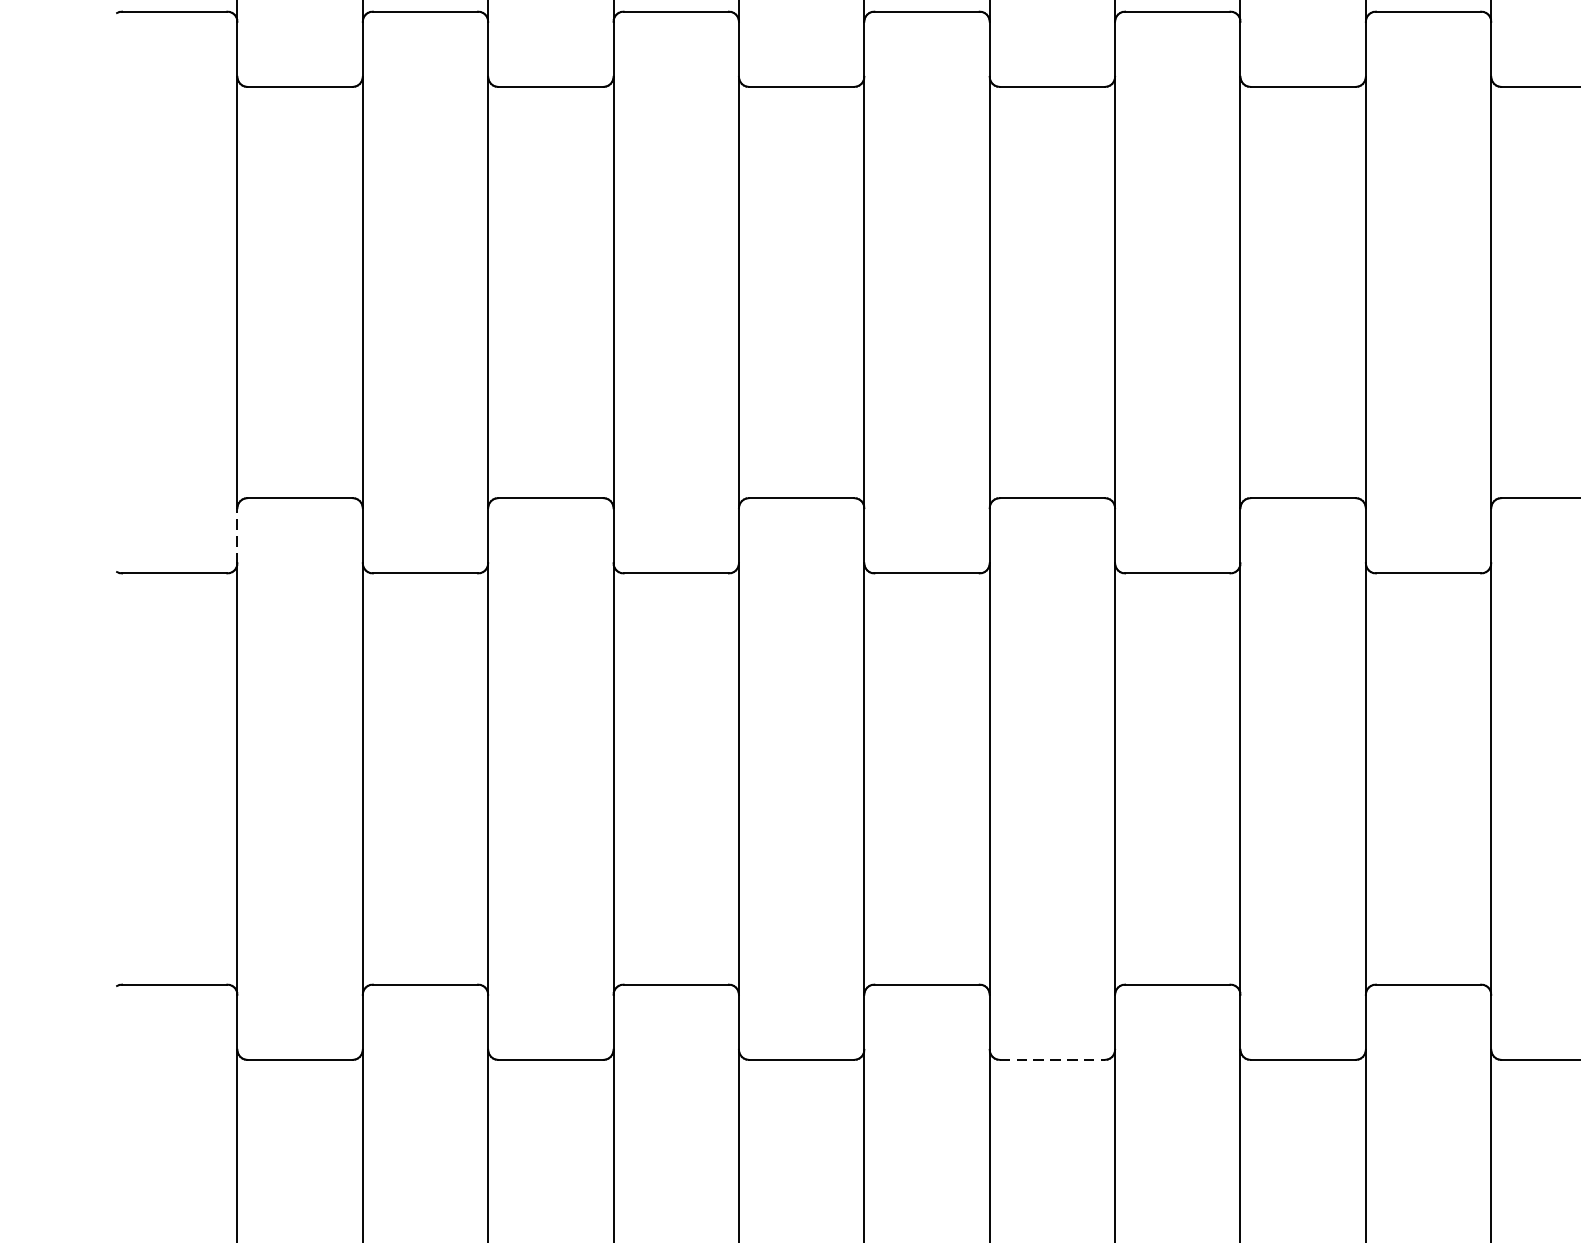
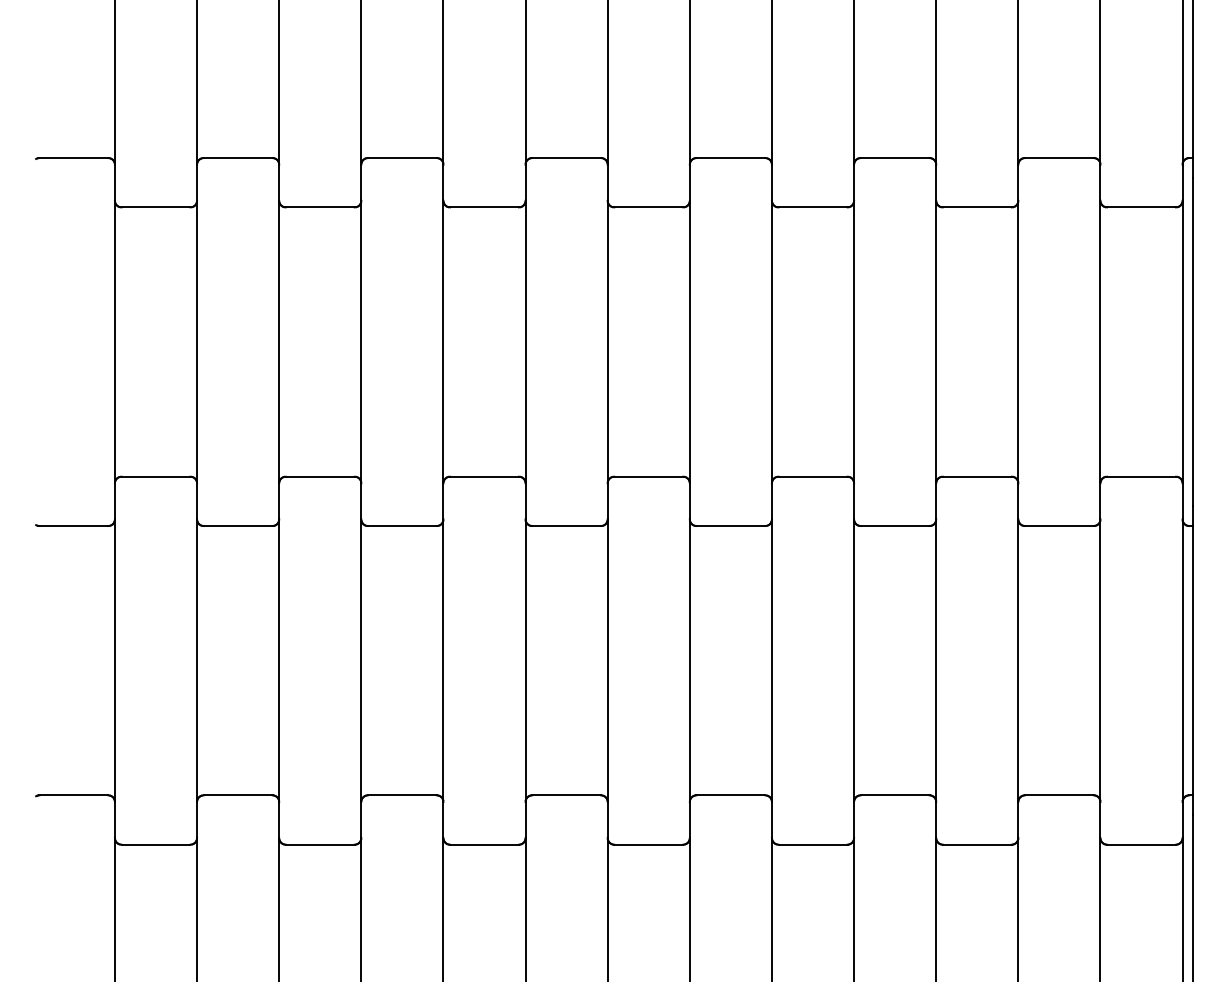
line: (236, 534) -> (114, 500), dashed -> solid
line: (1053, 1059) -> (649, 844), dashed -> solid

